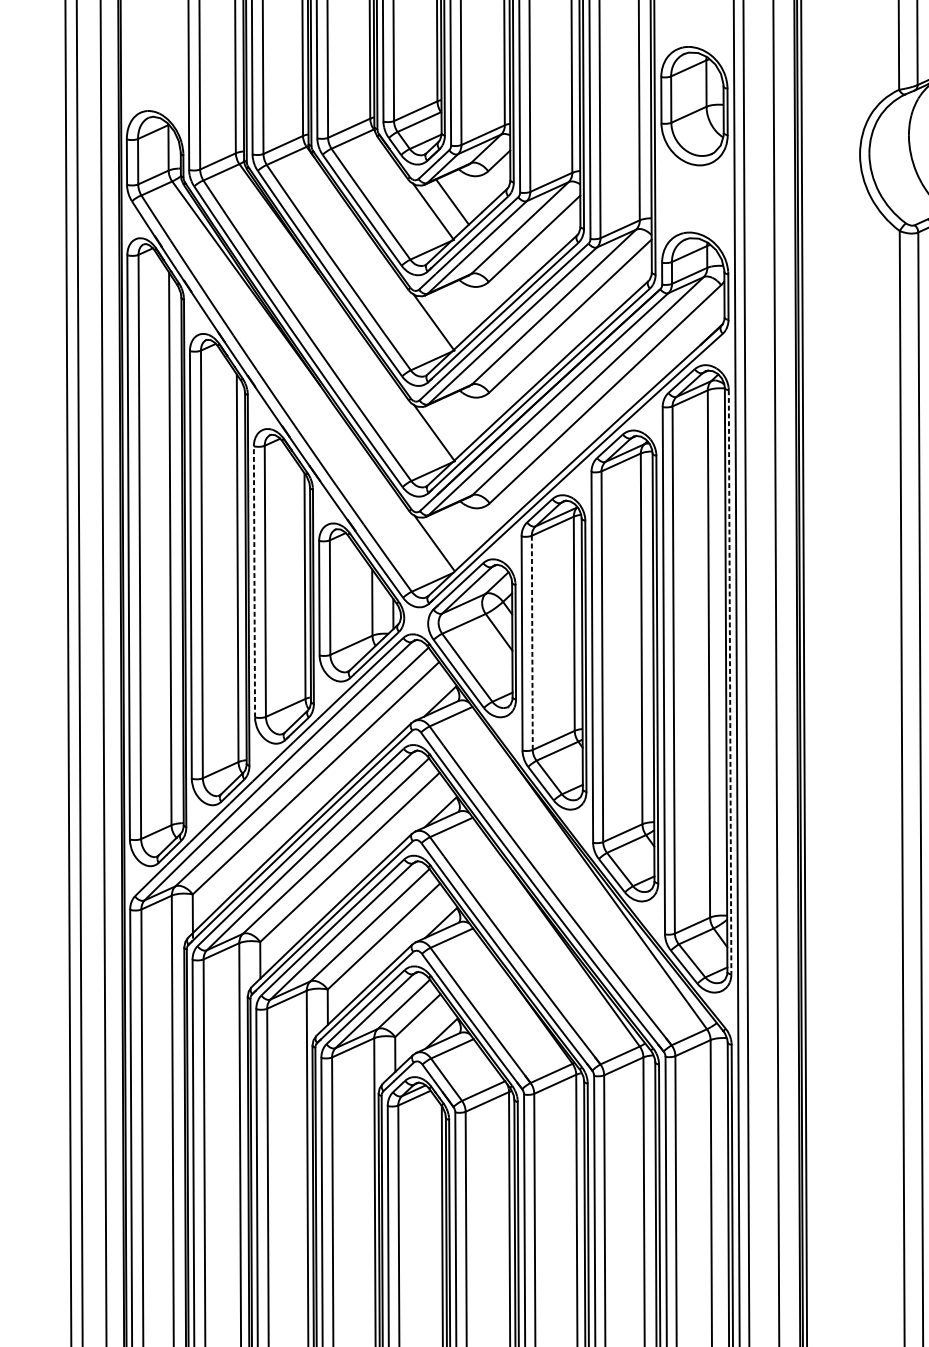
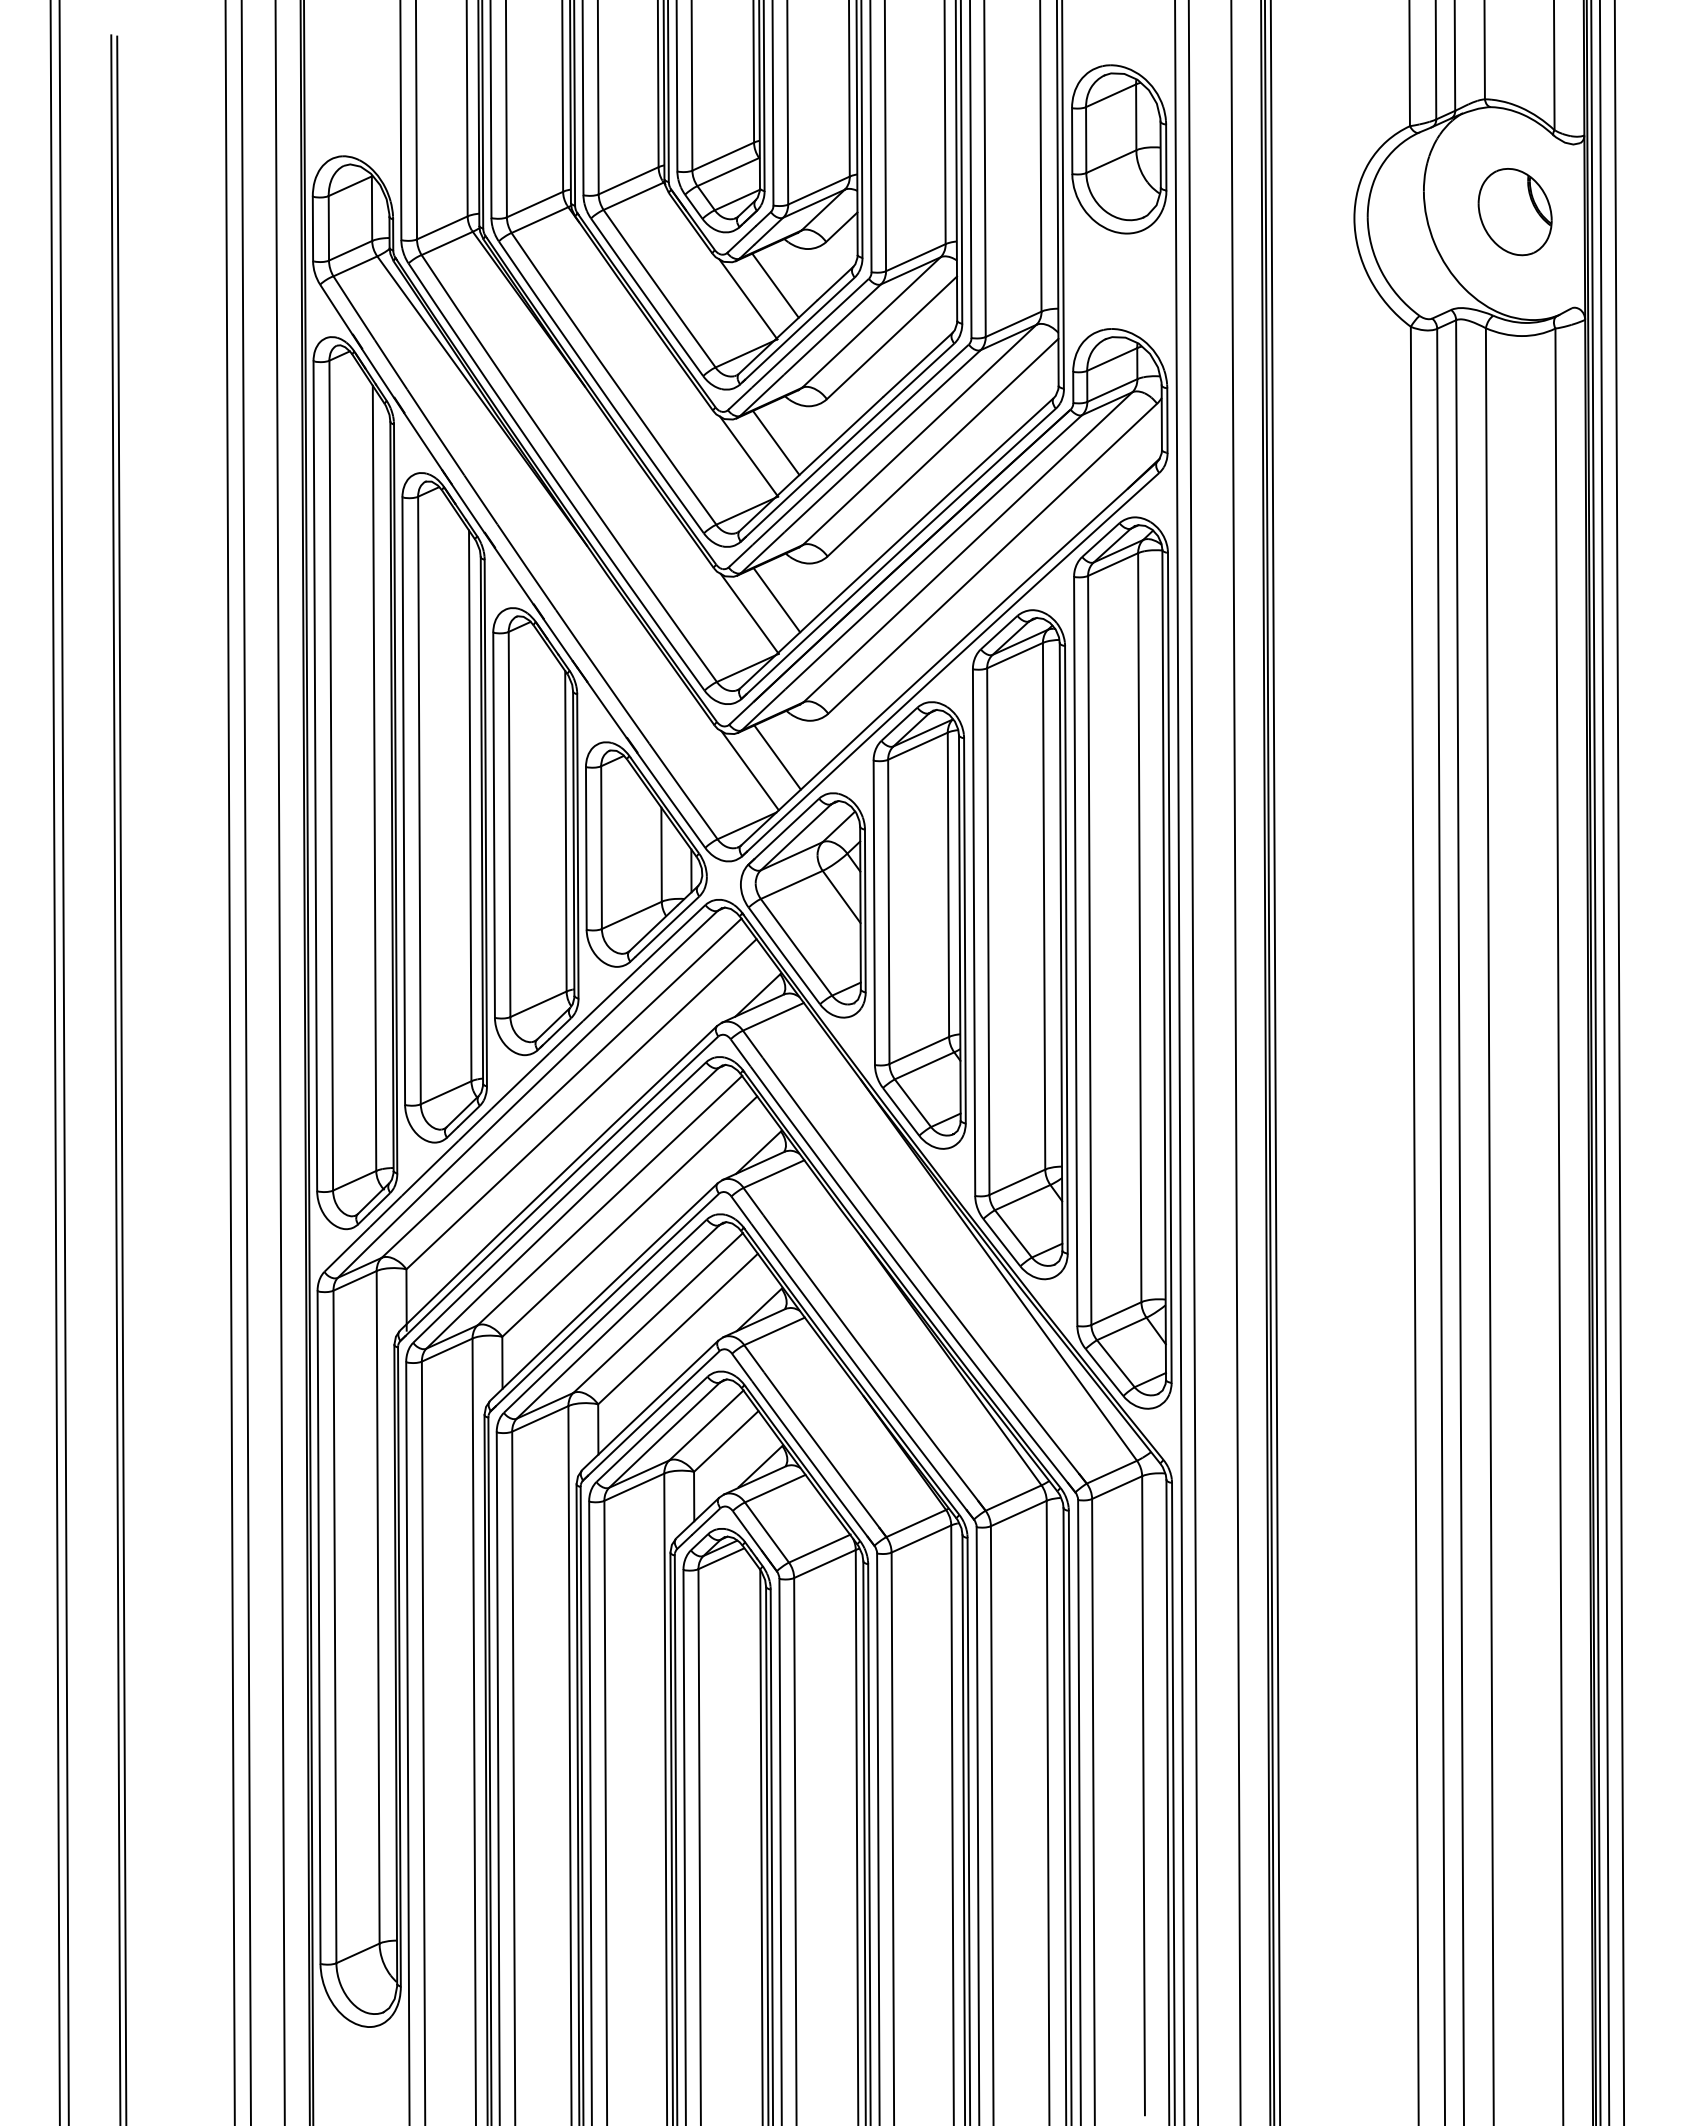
line: (453, 312) -> (776, 442), added
line: (453, 423) -> (776, 600), added
line: (453, 534) -> (777, 757), added
line: (254, 582) -> (494, 825), dashed -> solid
line: (532, 643) -> (888, 912), dashed -> solid
line: (729, 682) -> (1169, 967), dashed -> solid

